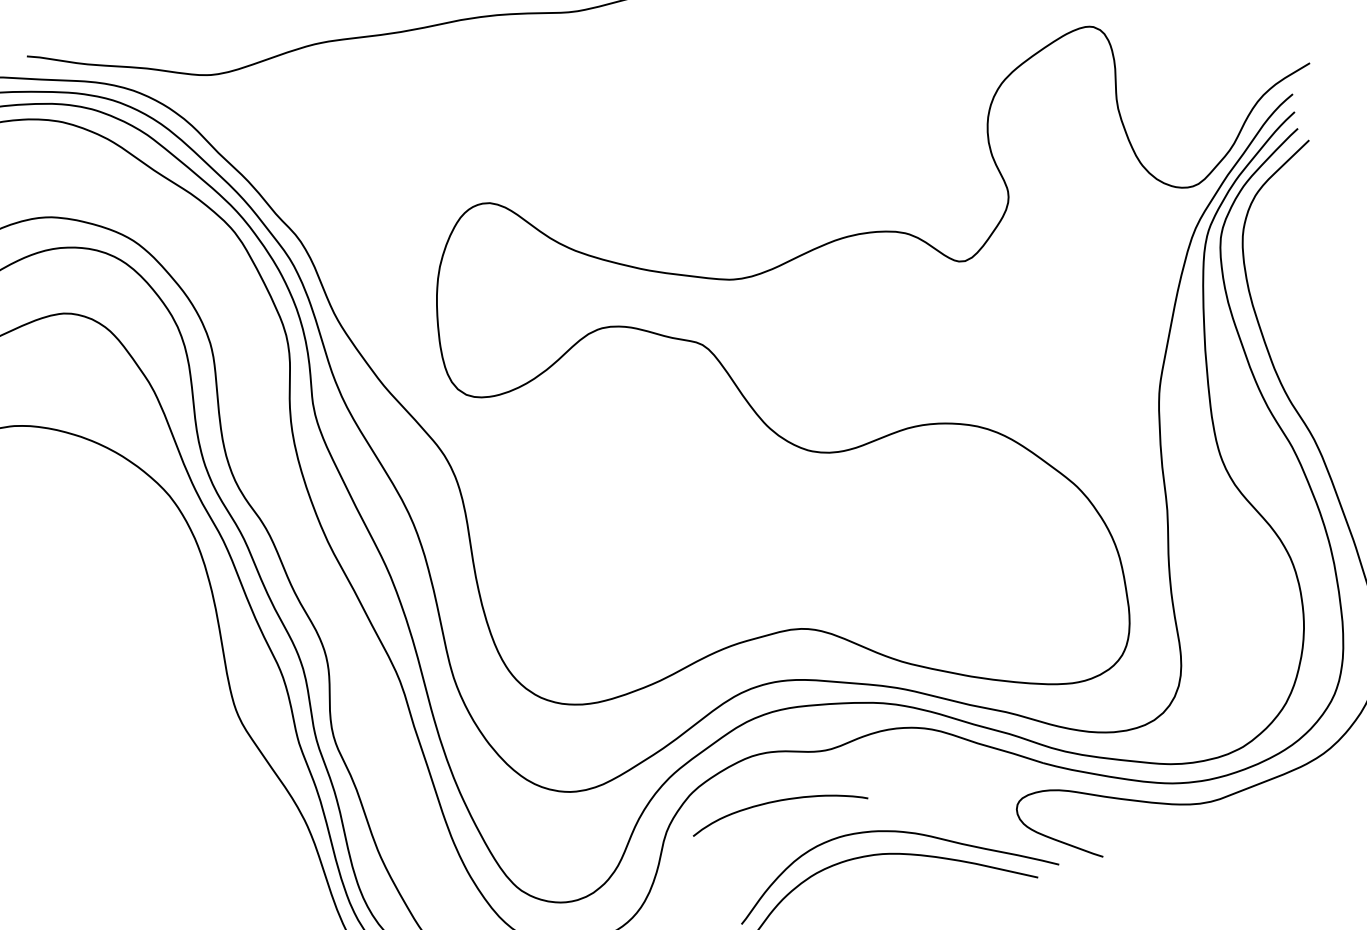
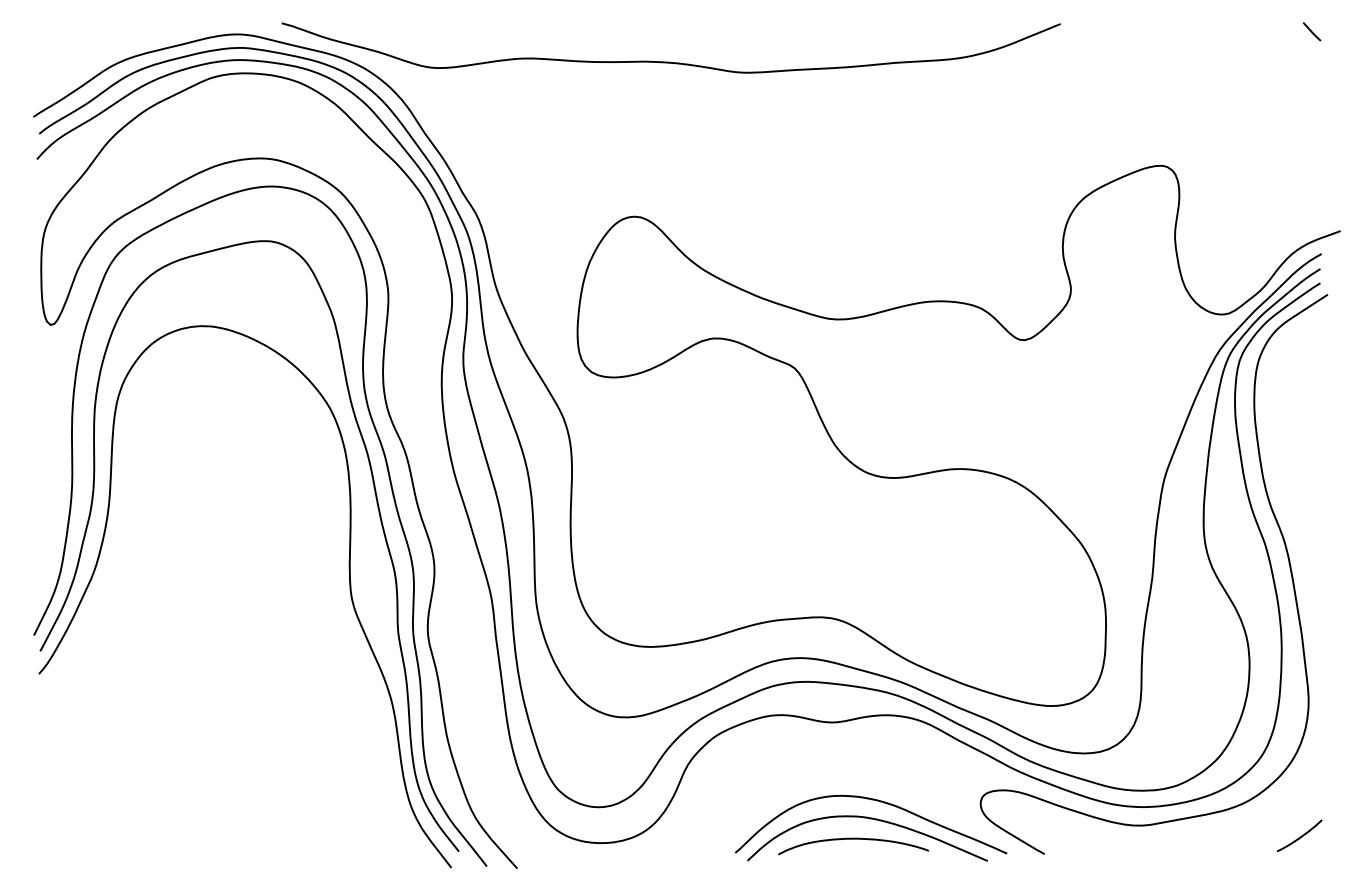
curve: (777, 801) -> (853, 839), moved

